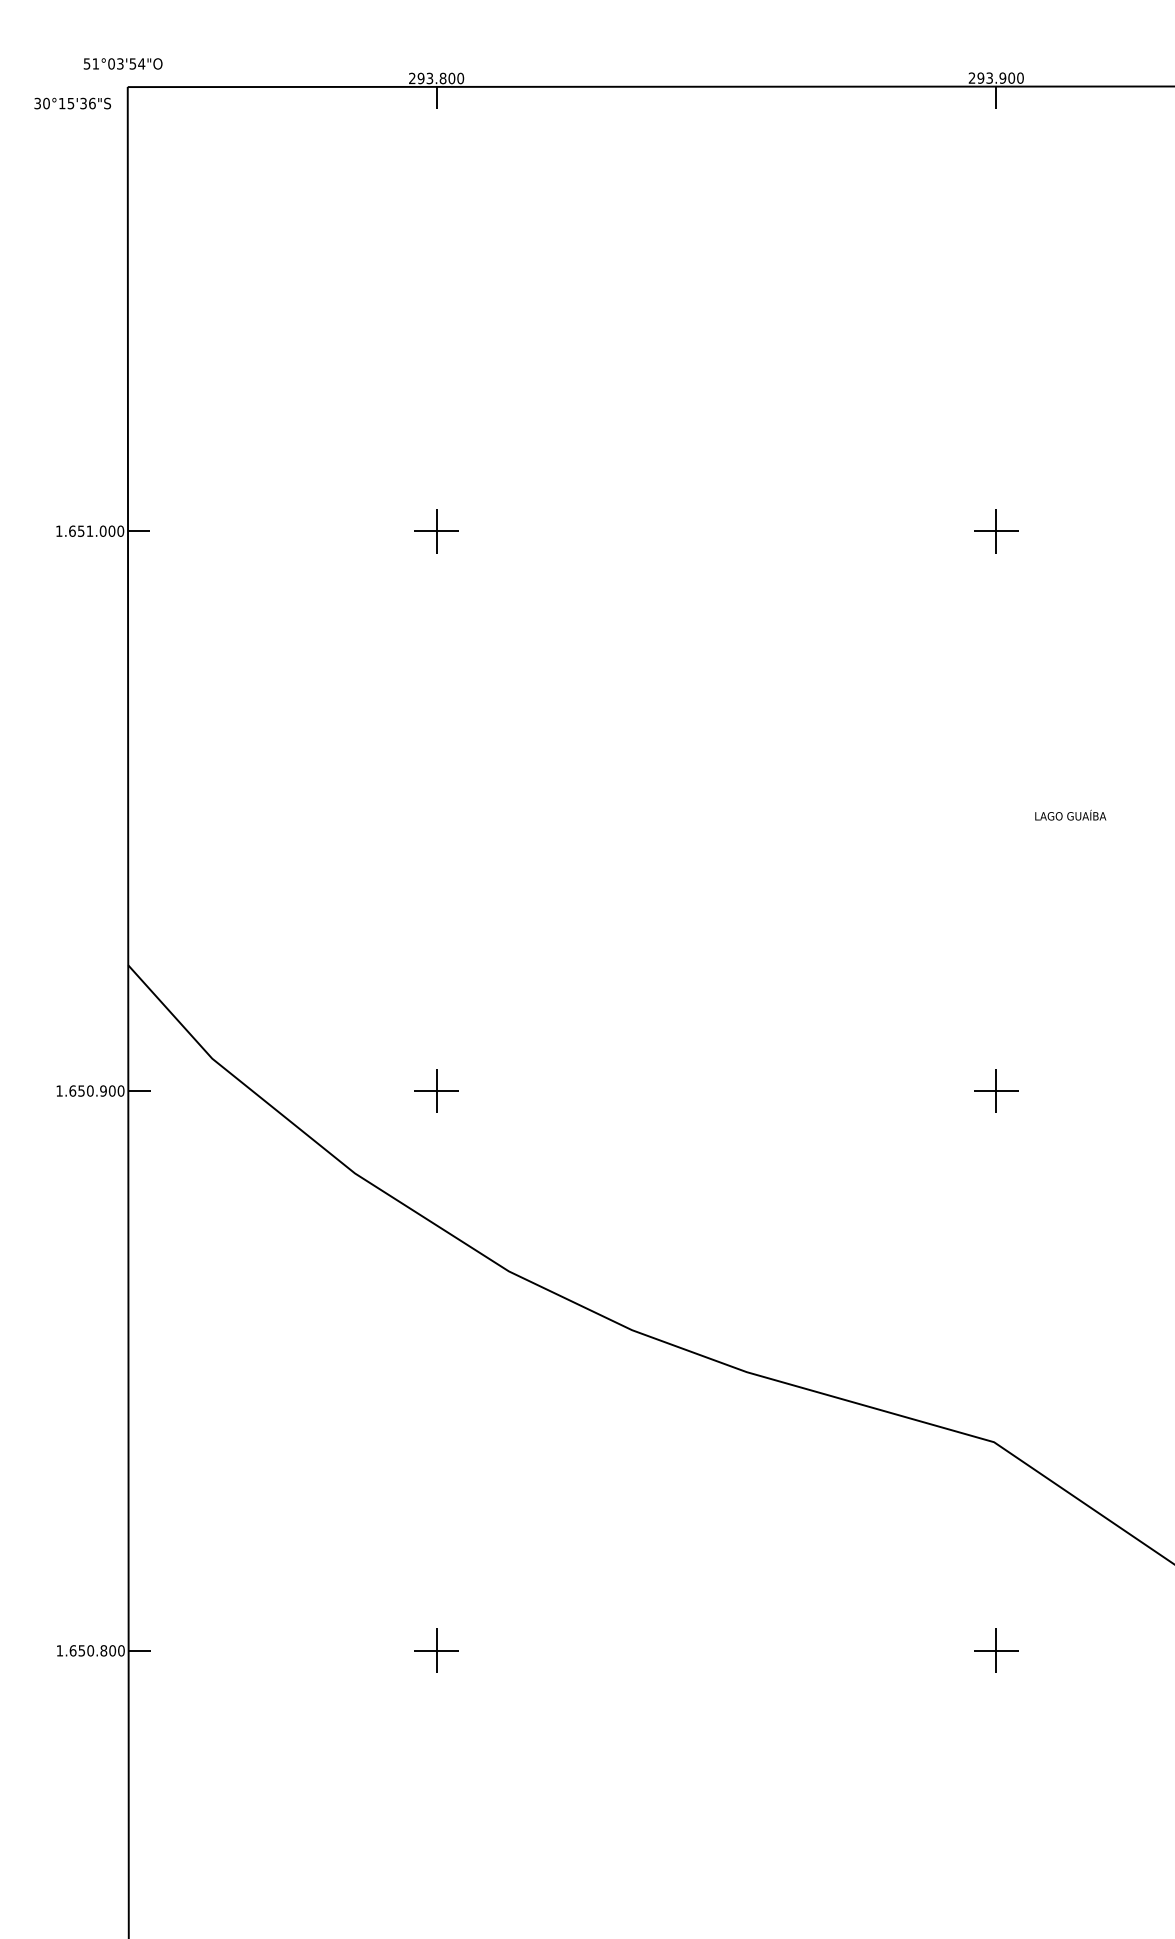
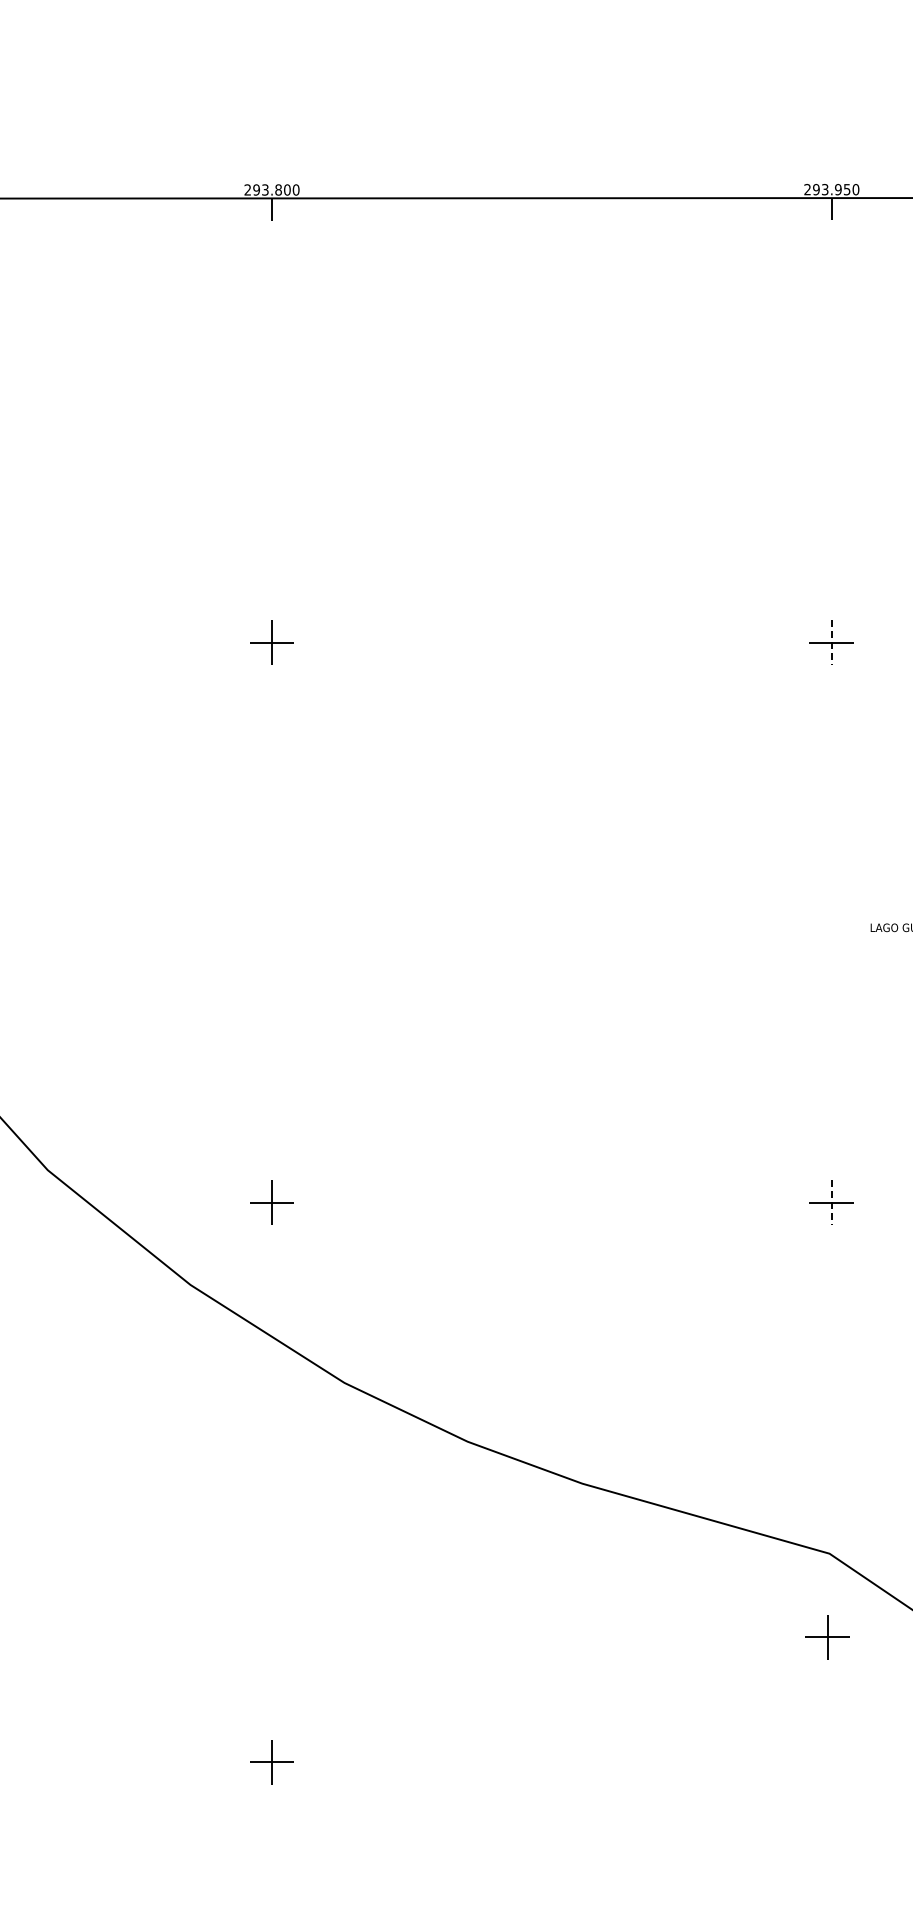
text: (1011, 77) -> (847, 189), 293.900 -> 293.950
line: (996, 531) -> (832, 643), solid -> dashed
line: (996, 1091) -> (832, 1203), solid -> dashed
part: (996, 1650) -> (828, 1637), moved

